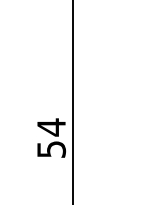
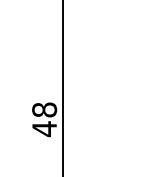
text: (51, 138) -> (44, 119), 54 -> 48

